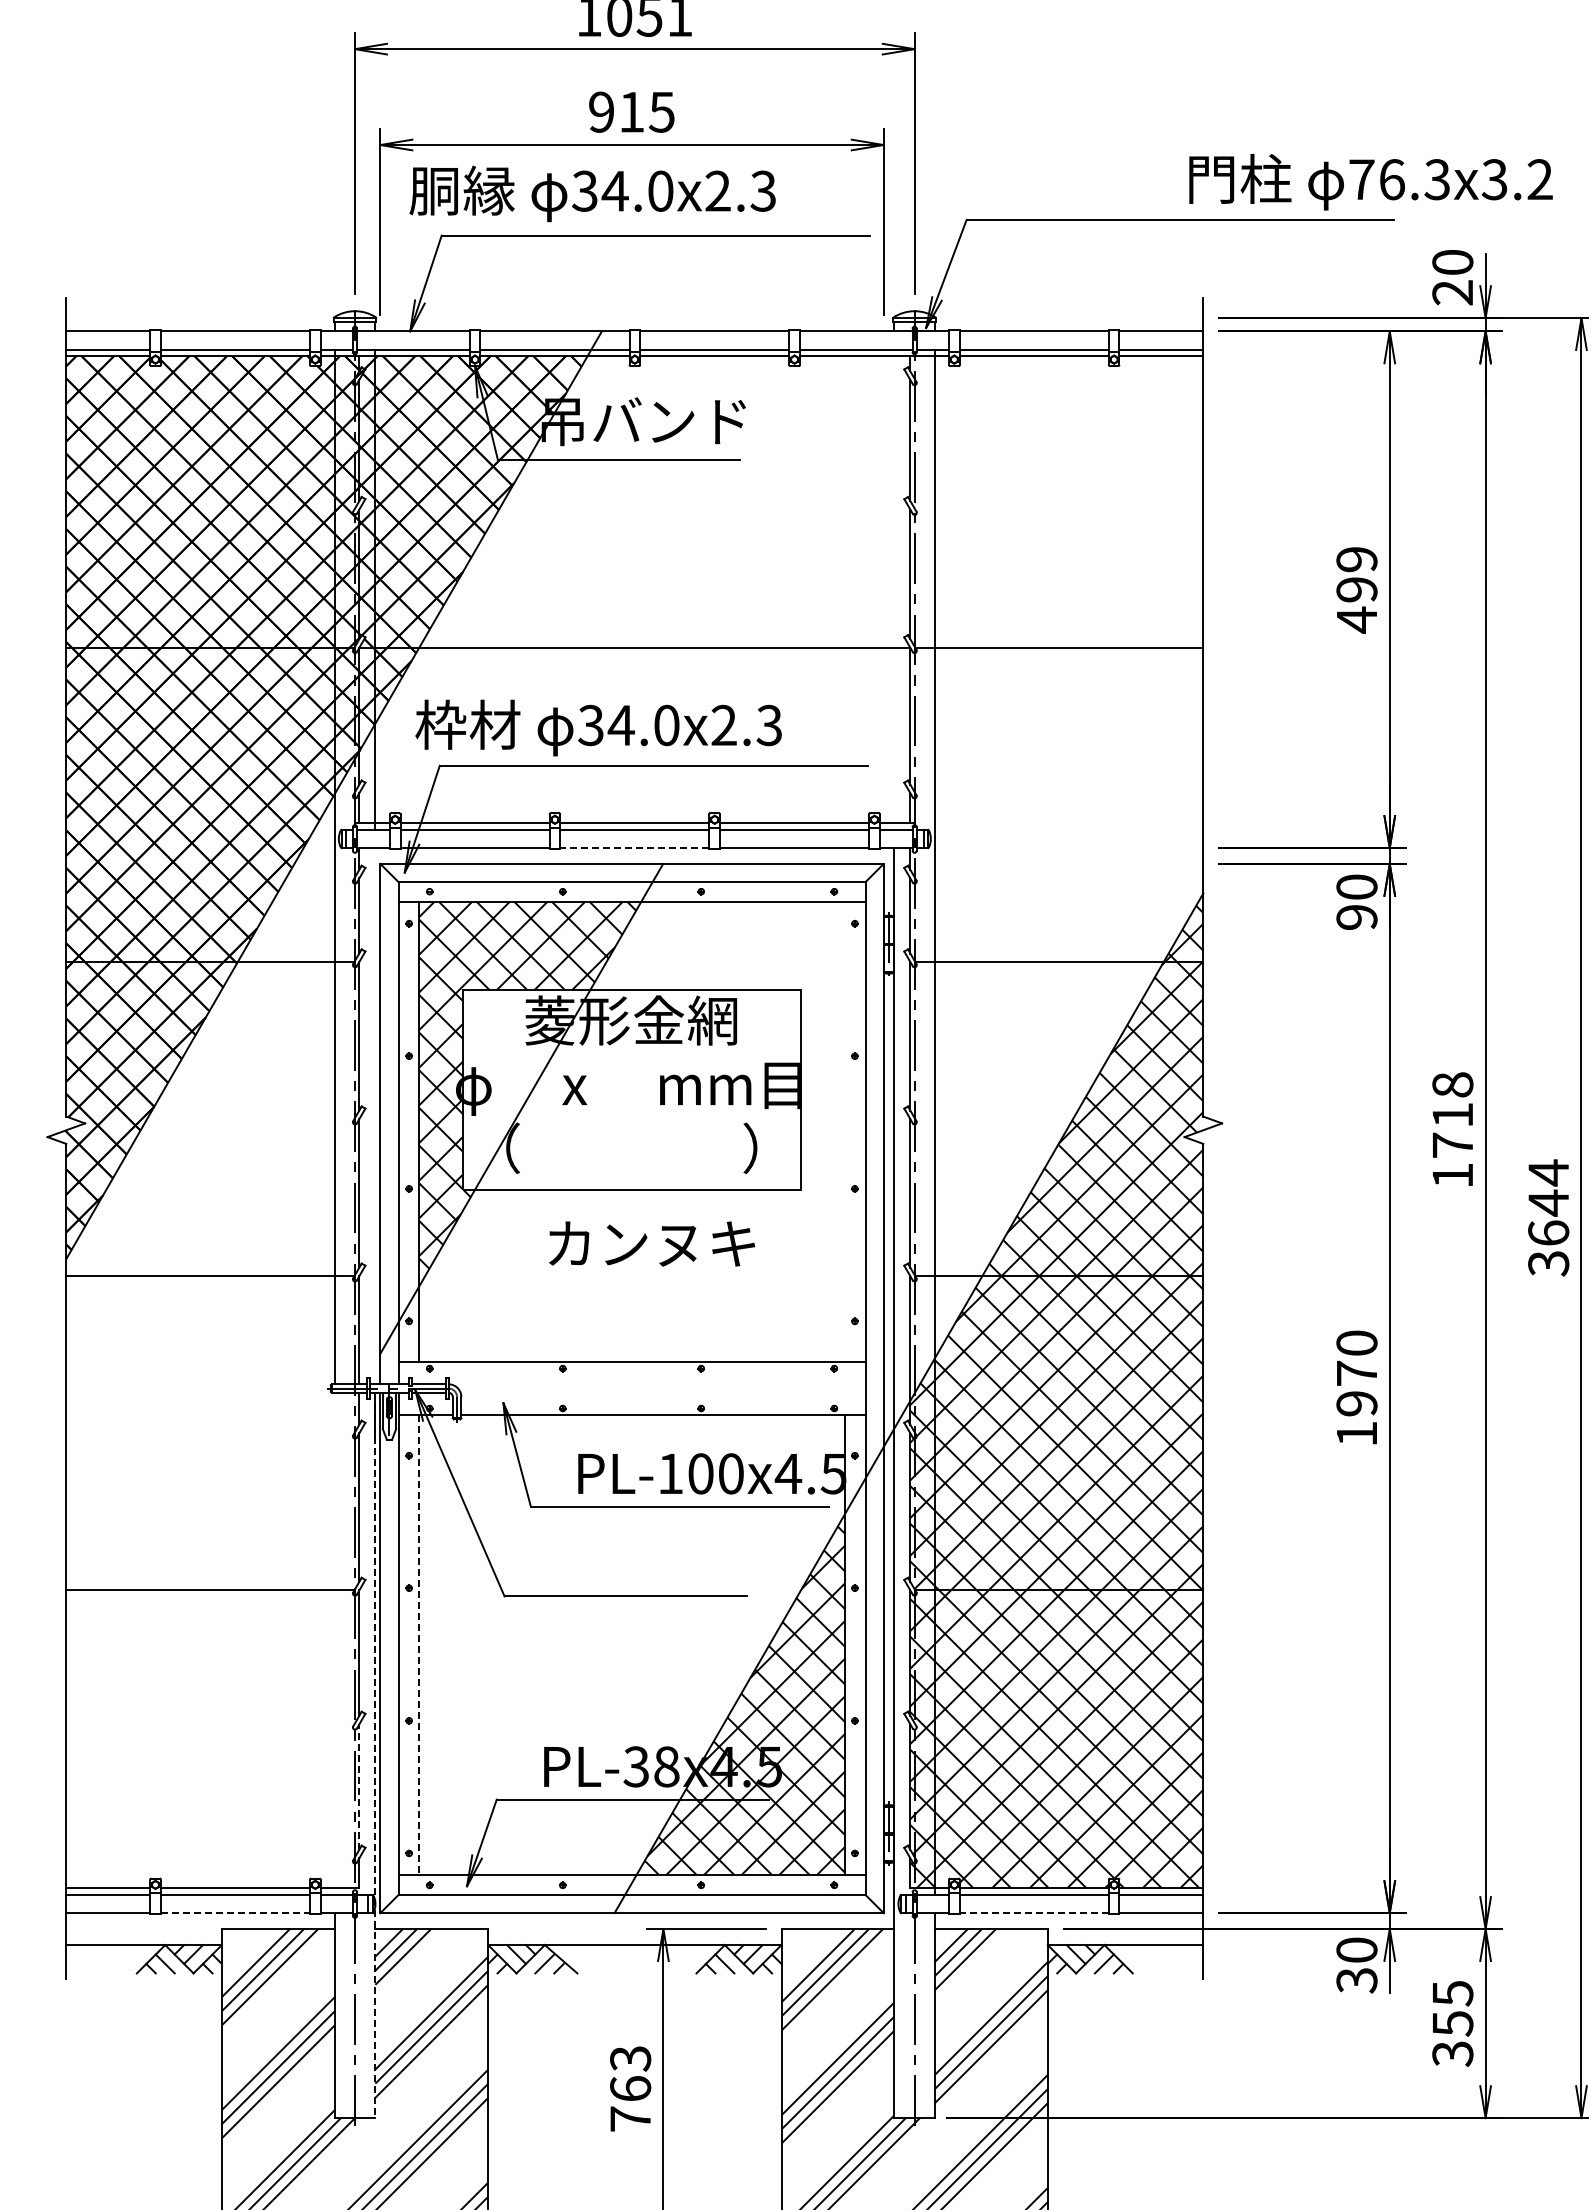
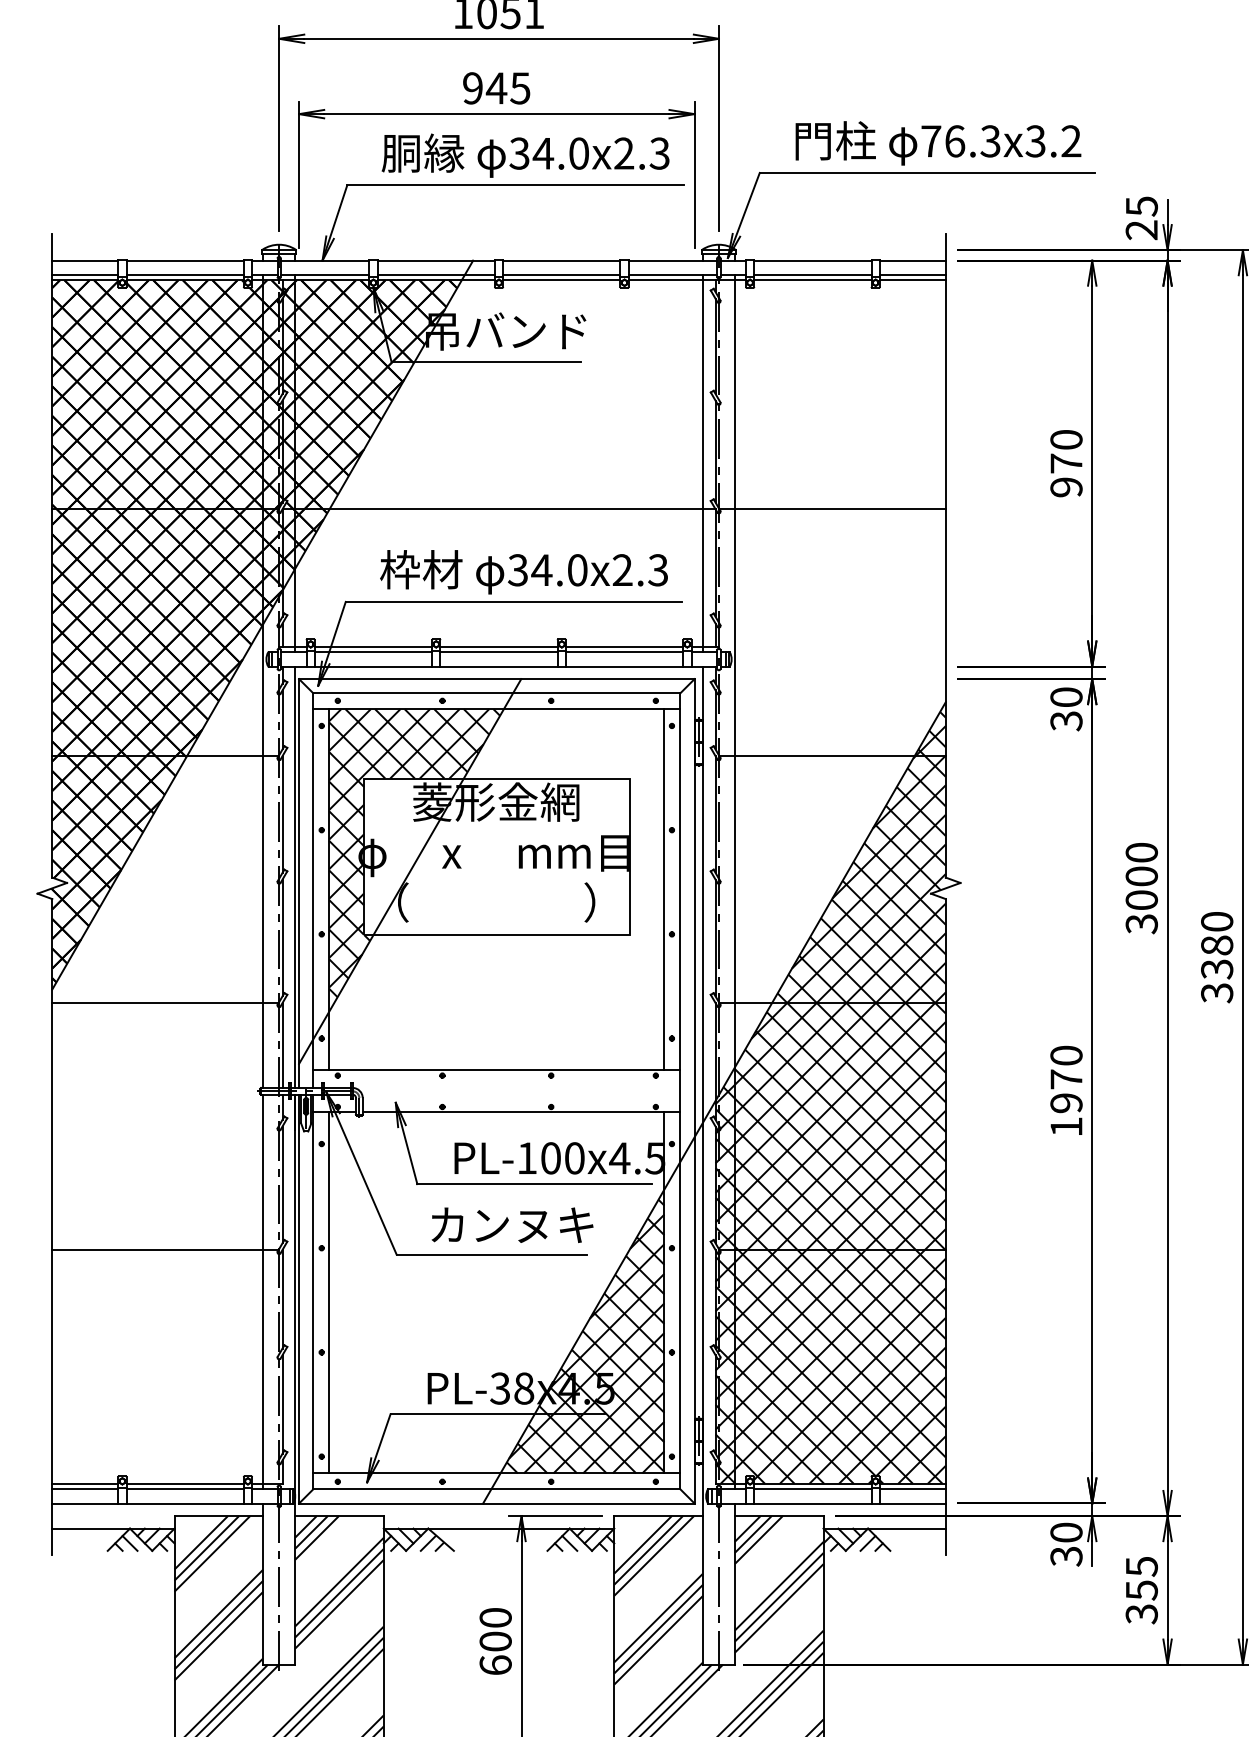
text: (631, 112) -> (496, 88), 915 -> 945
text: (1370, 182) -> (938, 143), moved
text: (592, 193) -> (525, 155), moved
text: (1452, 262) -> (1141, 206), 20 -> 25
line: (894, 589) -> (703, 463), added
text: (1356, 590) -> (1066, 464), 499 -> 970
text: (598, 727) -> (523, 571), moved
line: (634, 848) -> (498, 666), dashed -> solid
text: (1356, 917) -> (1066, 721), 90 -> 30
line: (375, 1116) -> (295, 877), added
text: (1452, 1130) -> (1141, 888), 1718 -> 3000
line: (845, 1131) -> (664, 889), added
text: (1548, 1202) -> (1216, 945), 3644 -> 3380
text: (651, 1243) -> (512, 1224), moved
line: (334, 1643) -> (263, 1291), added
line: (418, 1644) -> (329, 1292), dashed -> solid
line: (375, 1755) -> (295, 1379), dashed -> solid
line: (359, 1787) -> (282, 1404), dashed -> solid
line: (235, 1913) -> (185, 1503), dashed -> solid
line: (1034, 1913) -> (813, 1503), dashed -> solid
text: (630, 2088) -> (495, 1641), 763 -> 600

